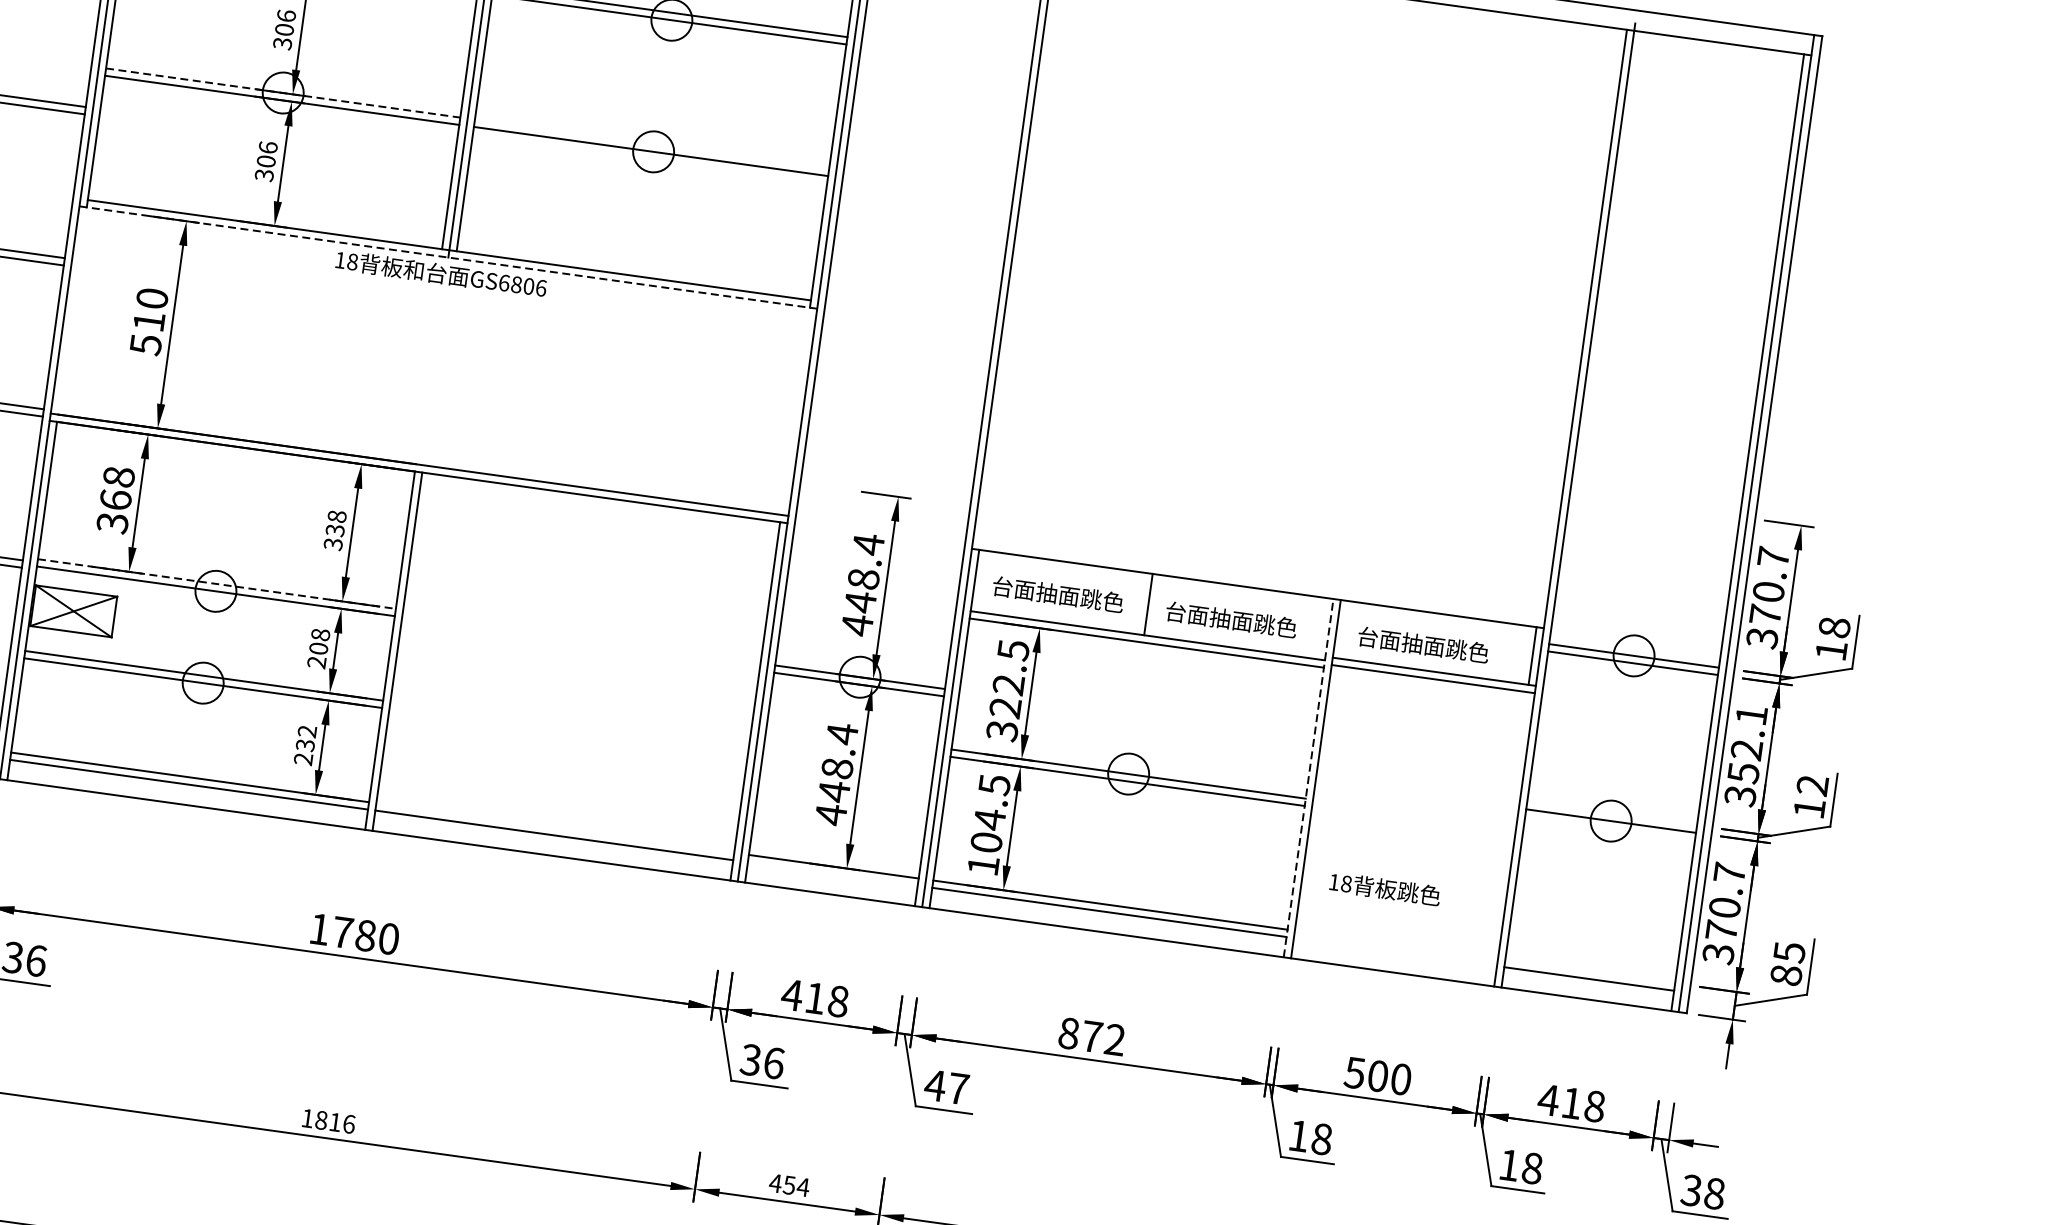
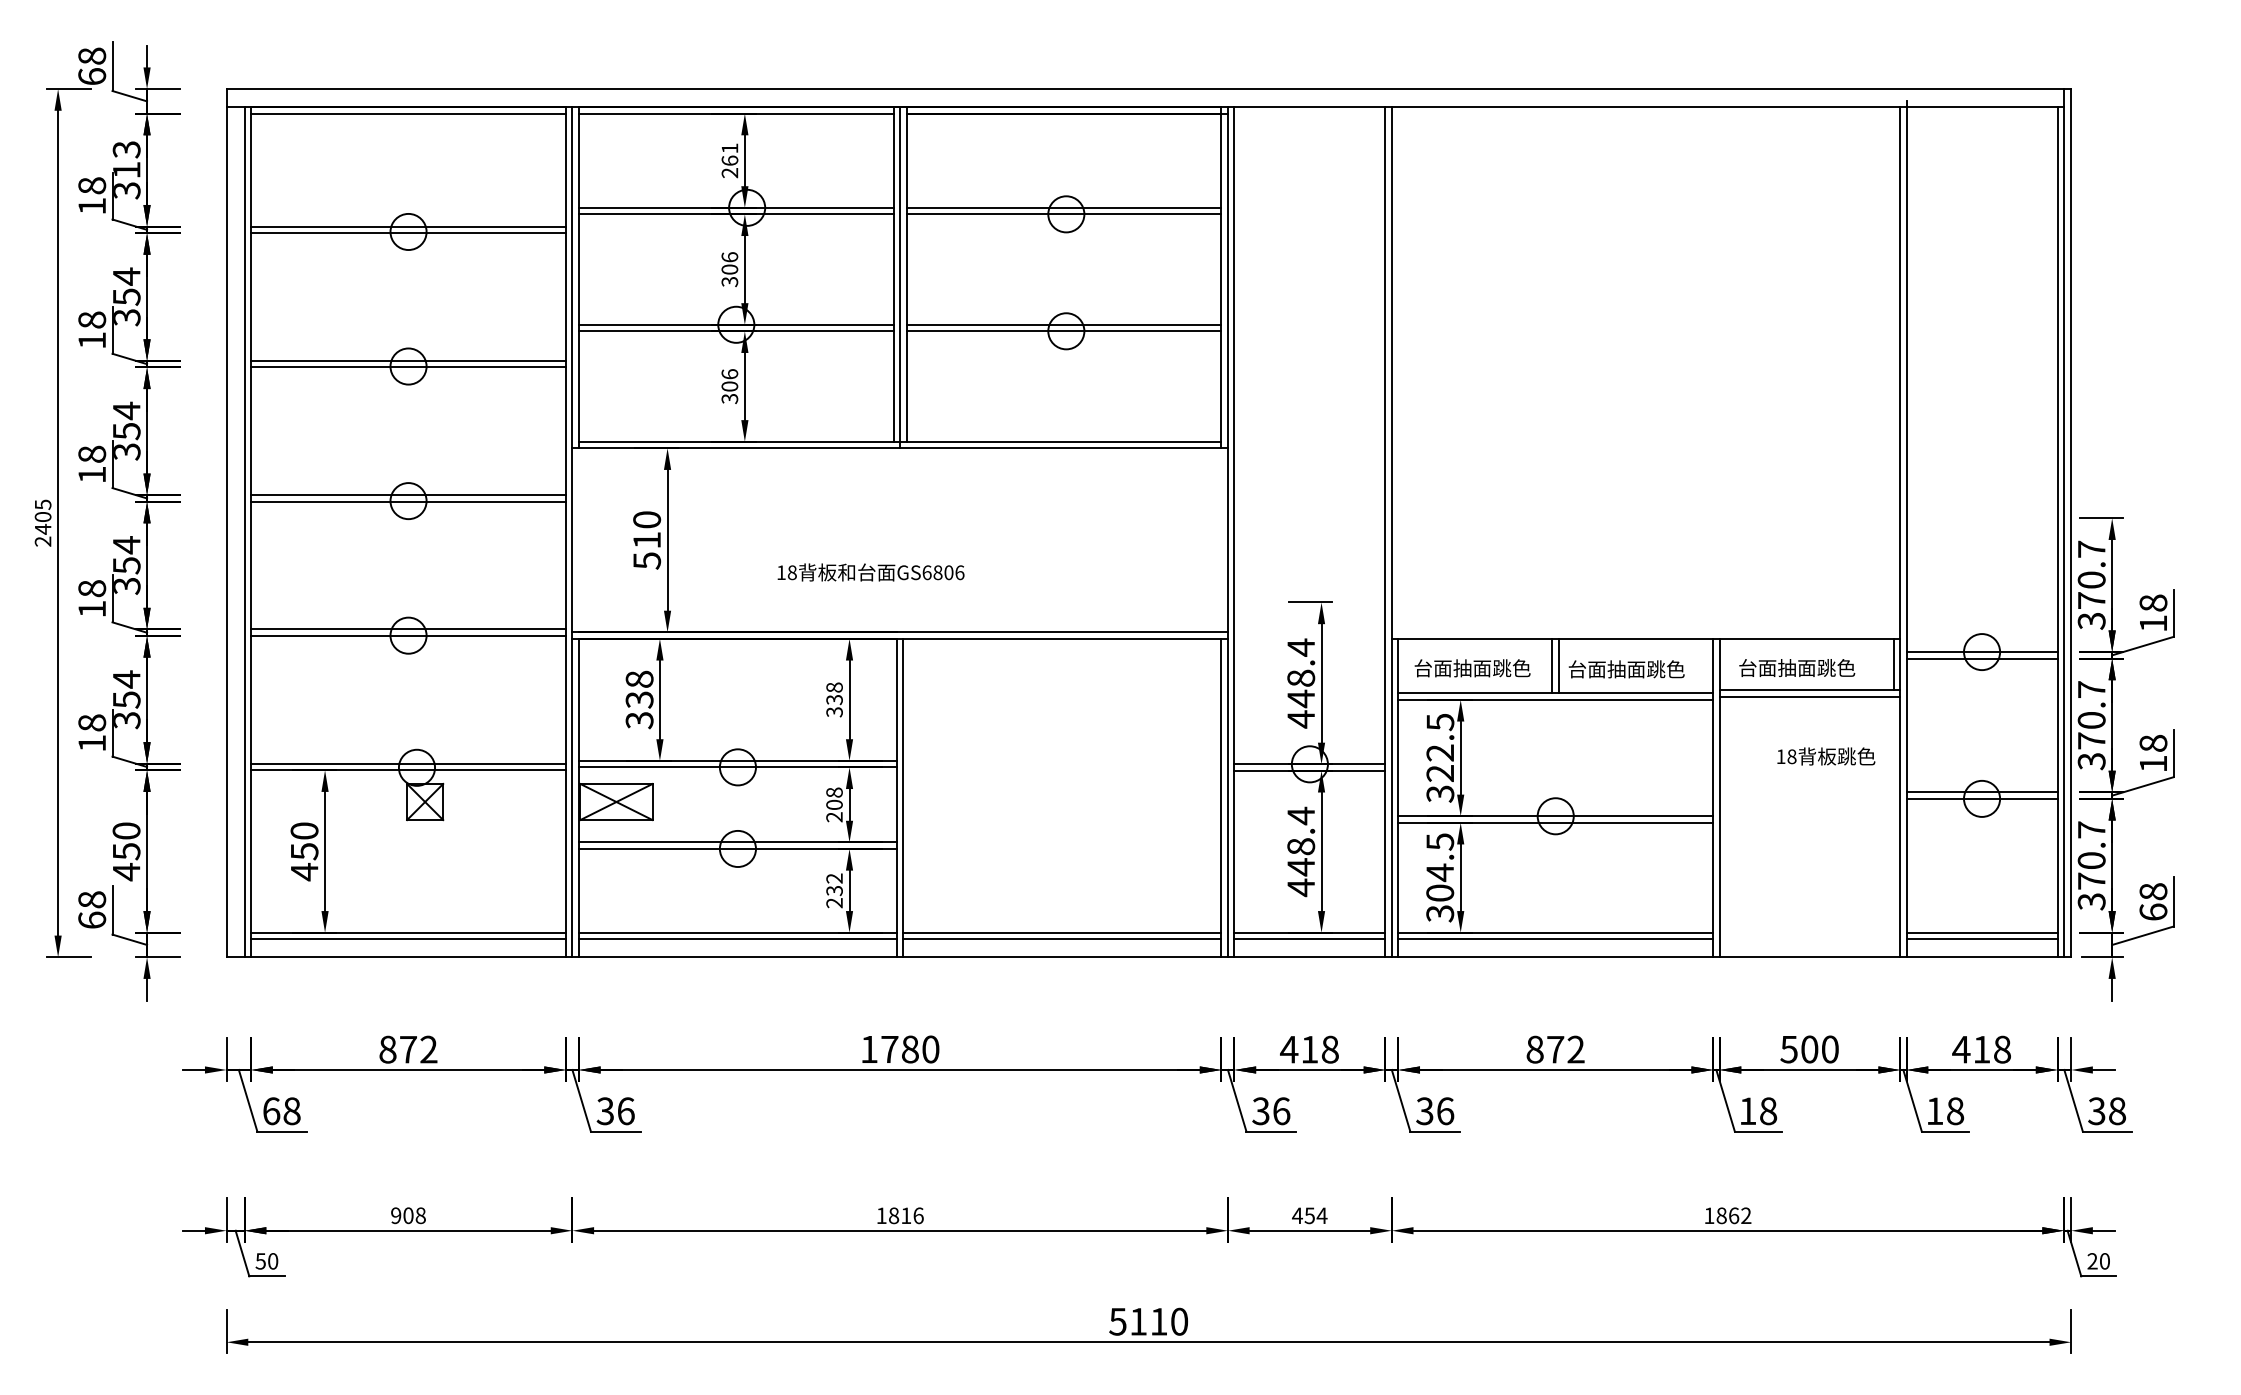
line: (283, 92) -> (736, 324), dashed -> solid
line: (651, 143) -> (1063, 324), added
line: (448, 257) -> (900, 448), dashed -> solid
text: (440, 273) -> (870, 572), moved
text: (115, 499) -> (639, 699), 368 -> 338
line: (217, 583) -> (738, 760), dashed -> solid
line: (1155, 604) -> (1558, 665), added
text: (1747, 744) -> (2091, 715), 352.1 -> 370.7
line: (1309, 777) -> (1713, 797), dashed -> solid
text: (1812, 784) -> (2153, 742), 12 -> 18
line: (1611, 813) -> (1981, 792), added
line: (555, 827) -> (1062, 932), added
text: (983, 865) -> (1440, 913), 104.5 -> 304.5
line: (832, 874) -> (1309, 939), added
text: (1385, 889) -> (1826, 756), moved
text: (1788, 963) -> (2153, 901), 85 -> 68
line: (1589, 971) -> (1981, 932), added
text: (946, 1087) -> (1434, 1111), 47 -> 36

